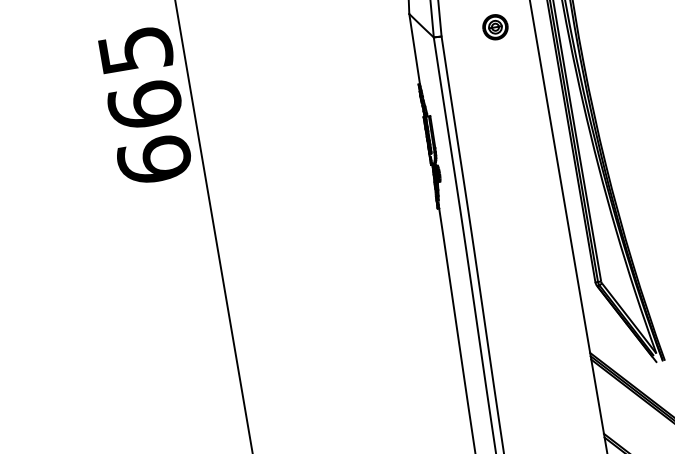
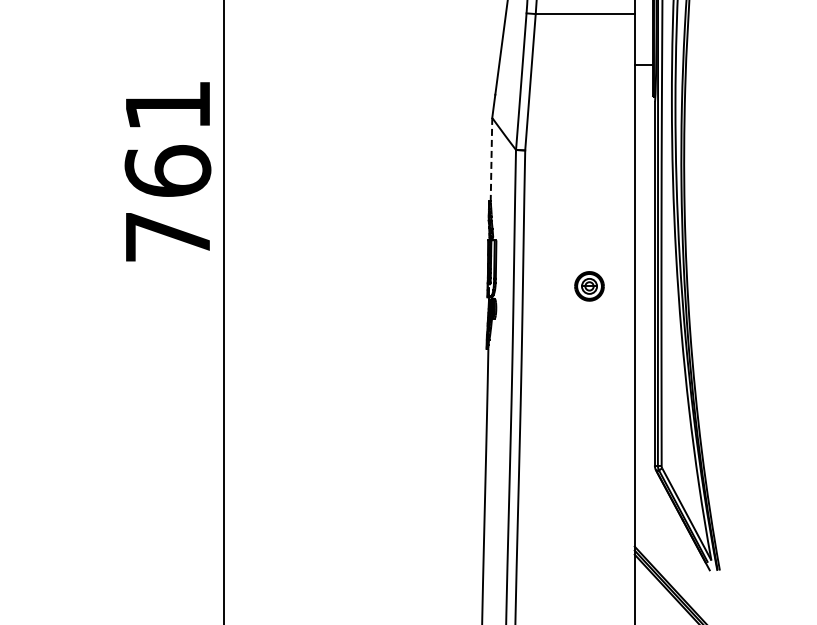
part: (495, 27) -> (589, 286), moved
line: (414, 48) -> (491, 159), solid -> dashed
text: (144, 105) -> (167, 171), 665 -> 761

